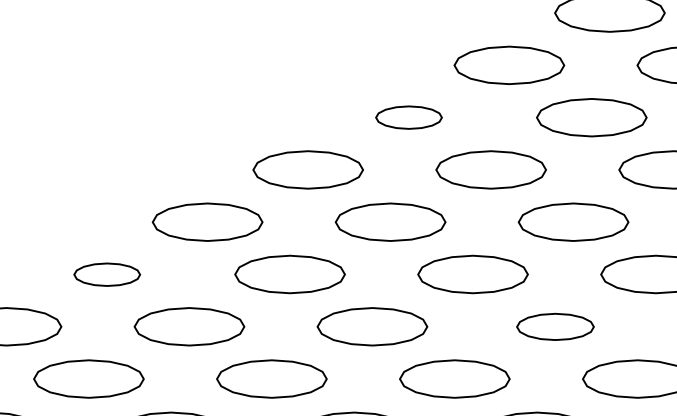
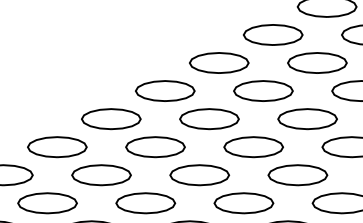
part: (409, 116) -> (219, 62), size x1.67
part: (107, 275) -> (57, 147), size x1.67
part: (554, 327) -> (297, 175), size x1.43

